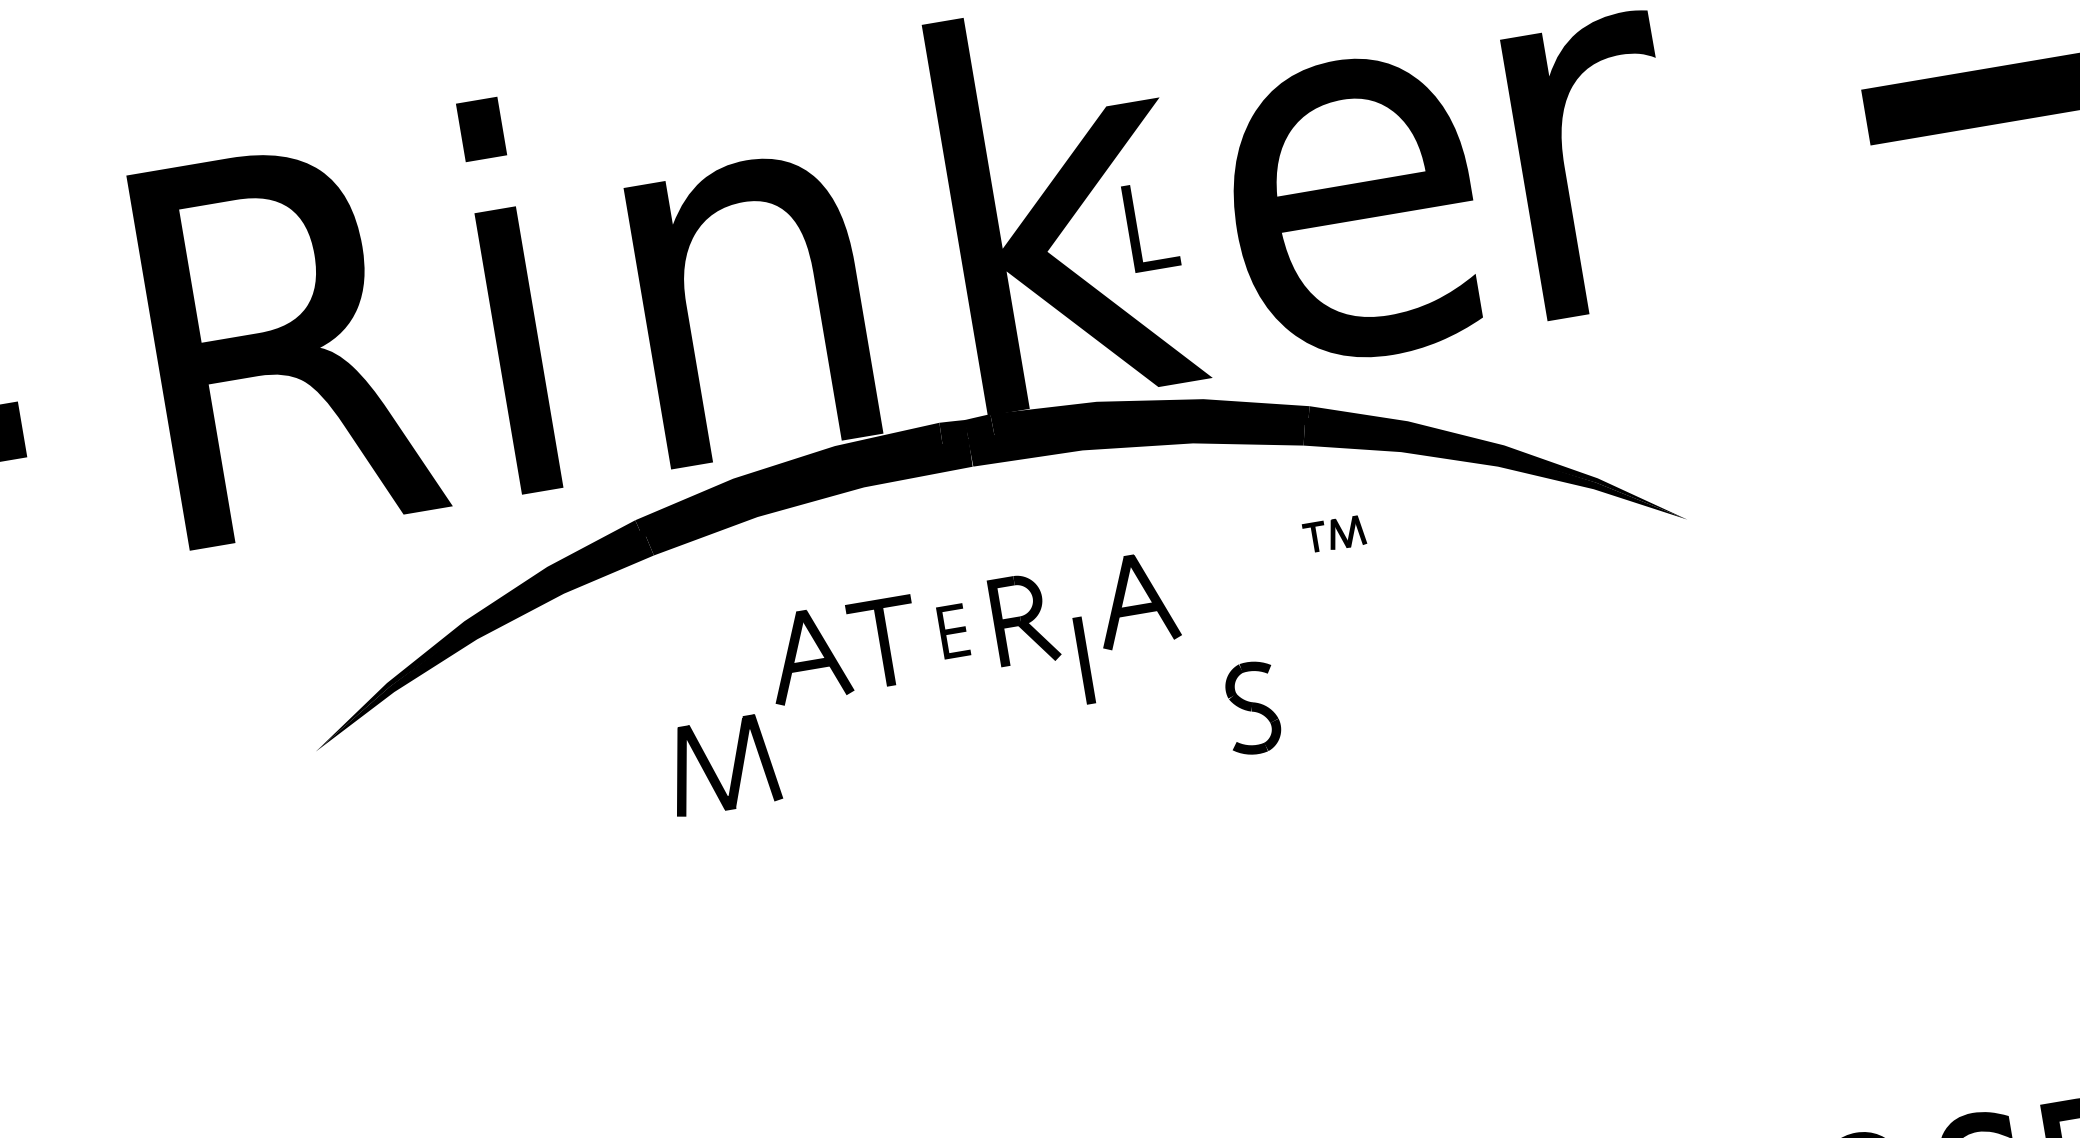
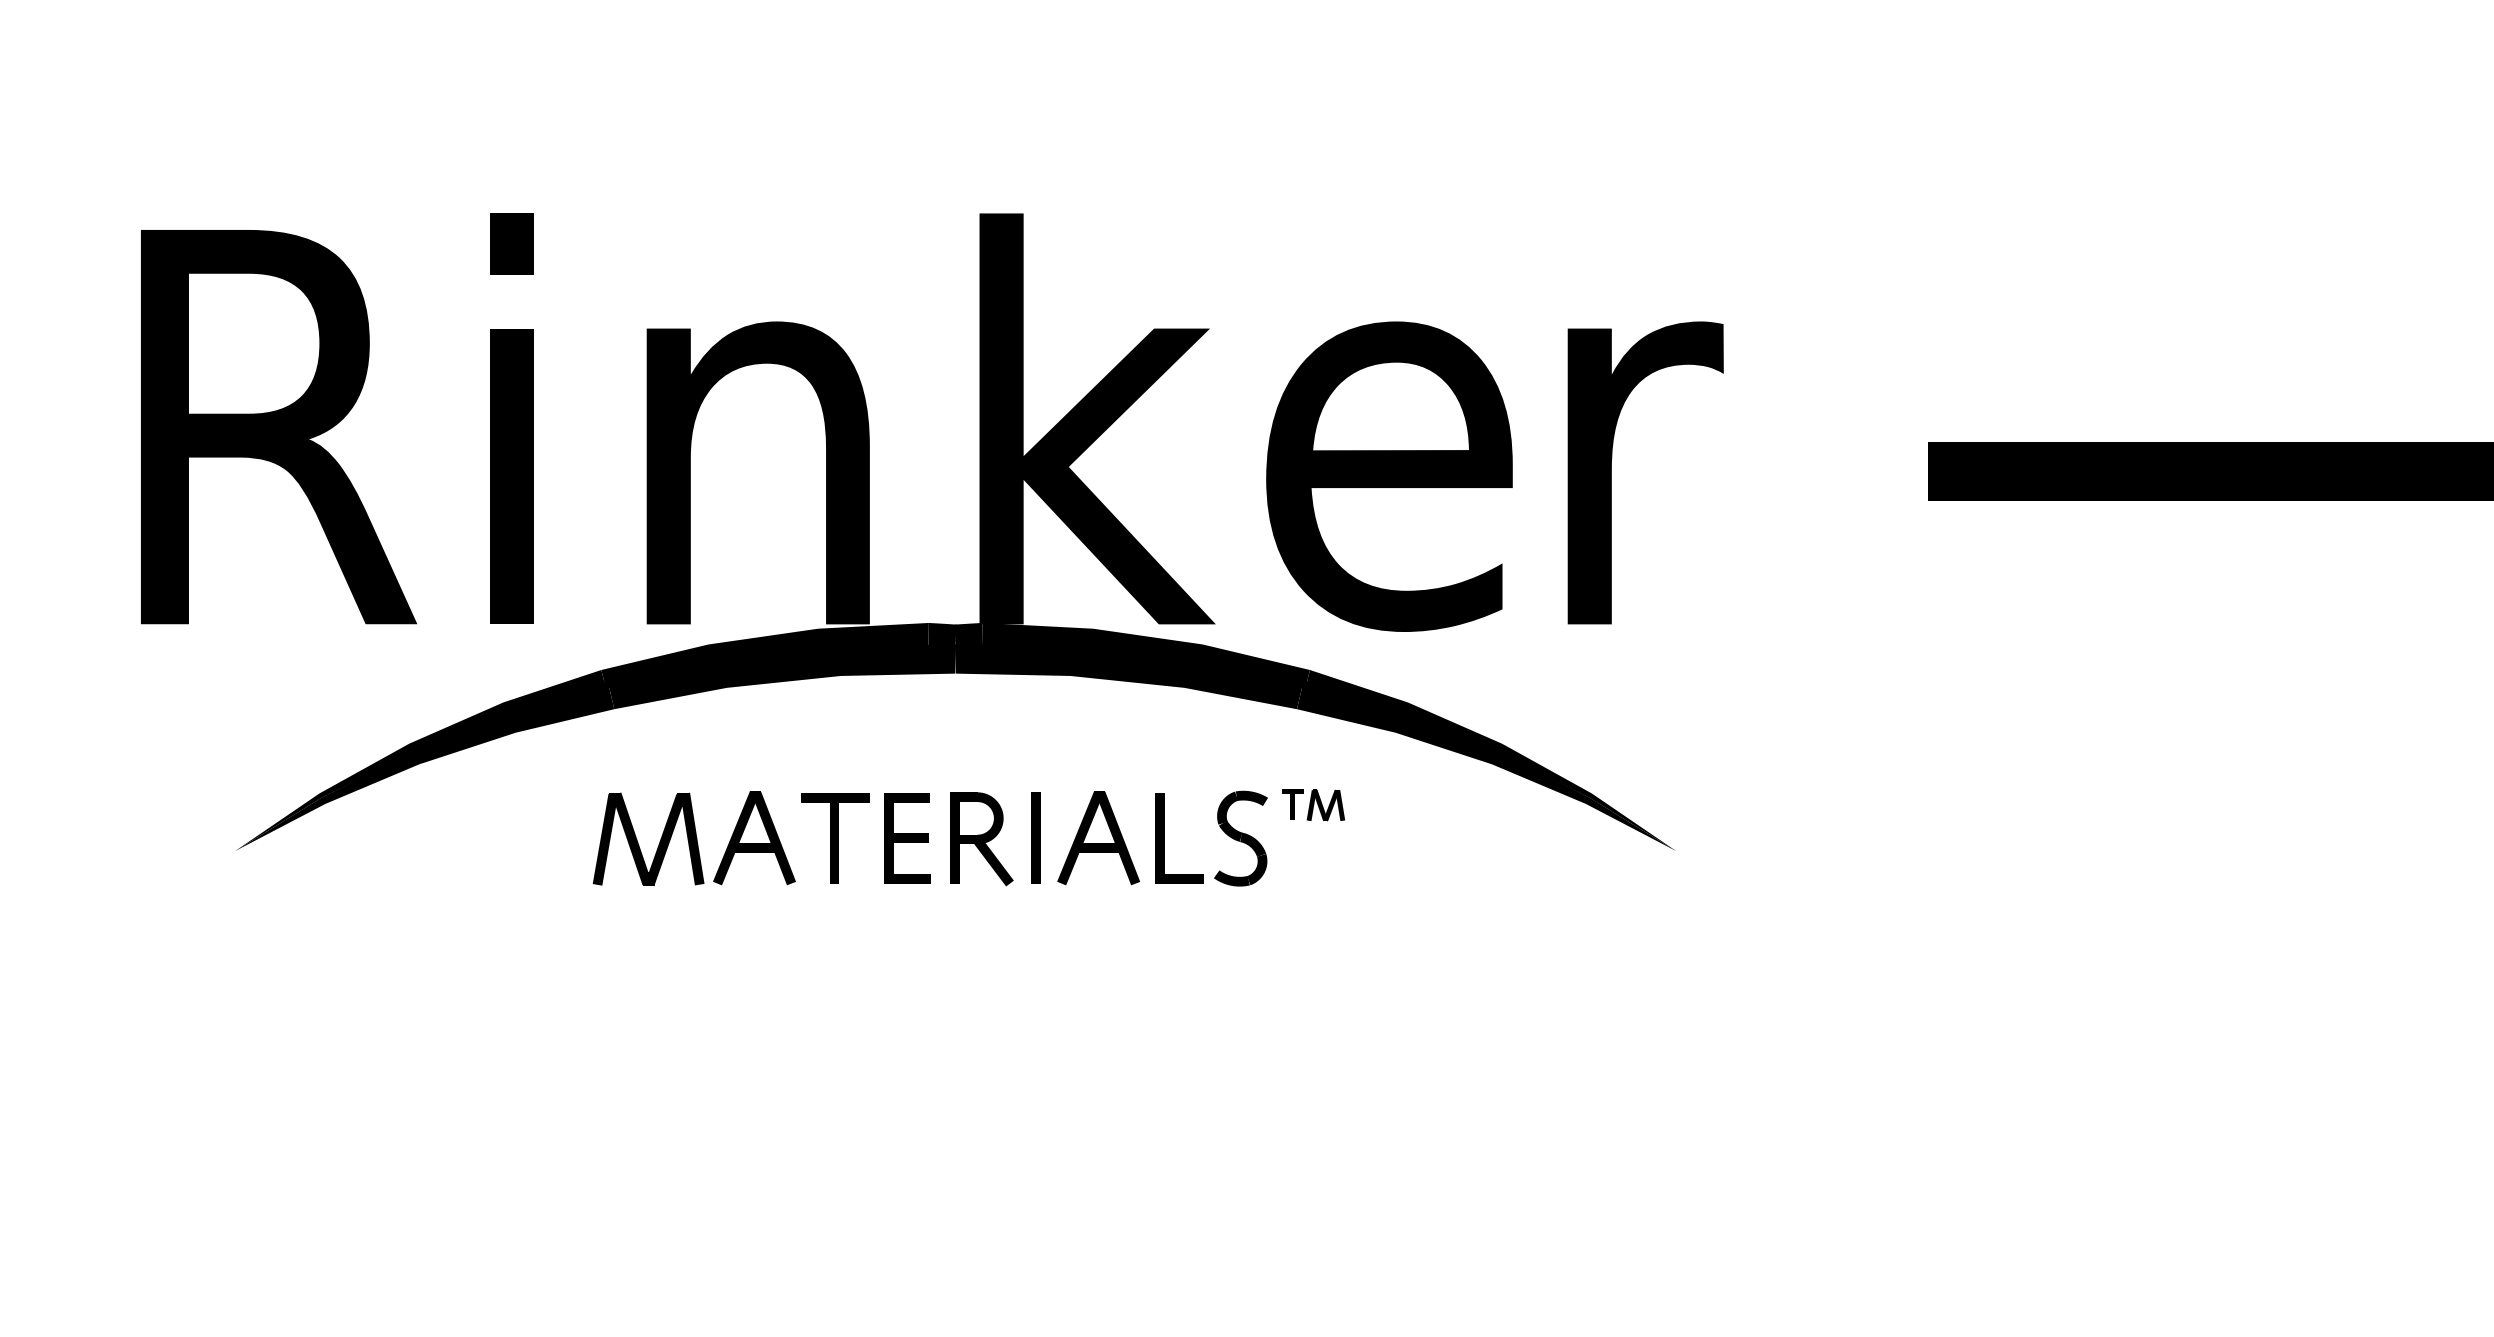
line: (1137, 228) -> (1164, 838), moved
part: (953, 631) -> (907, 838), size x1.67
line: (1083, 660) -> (1035, 837), moved
curve: (1251, 708) -> (1240, 838), moved
part: (713, 769) -> (638, 842), moved

